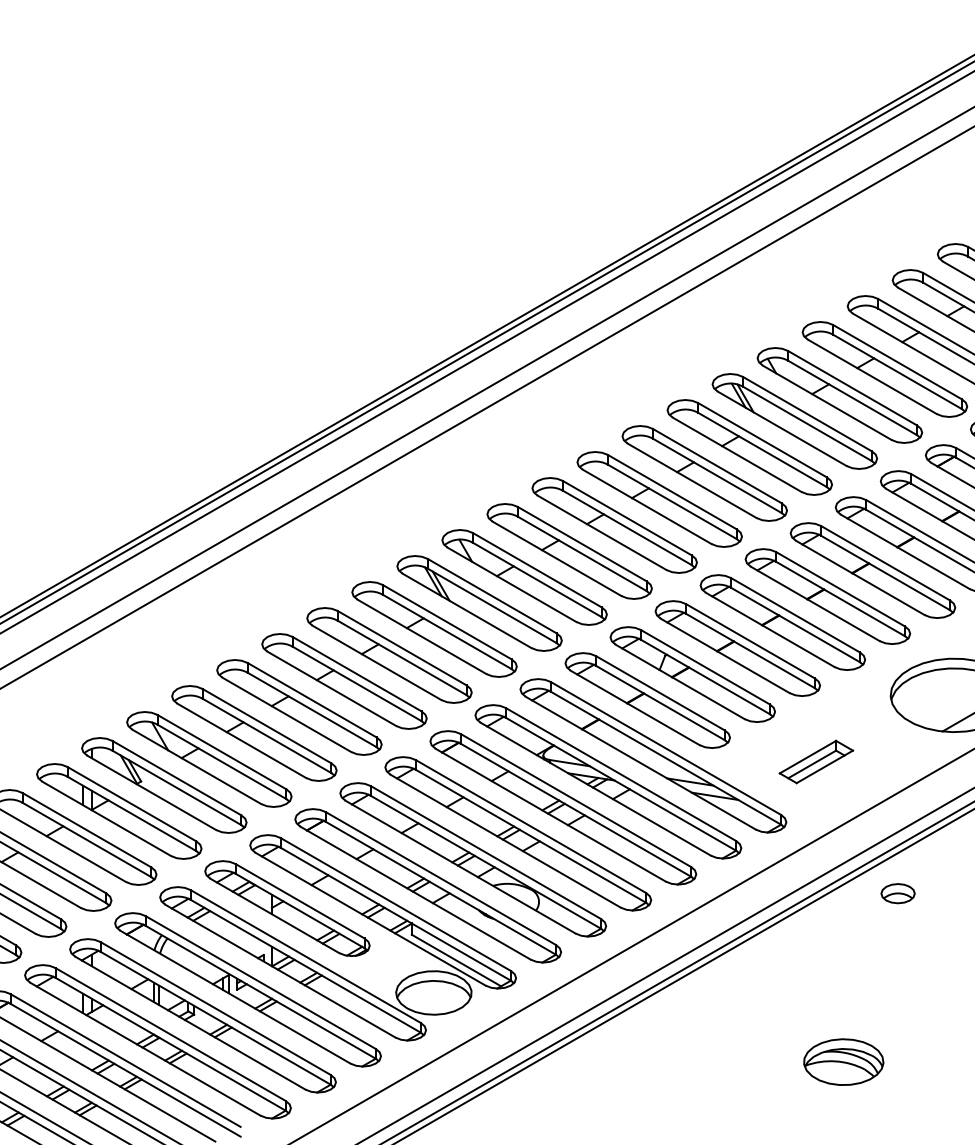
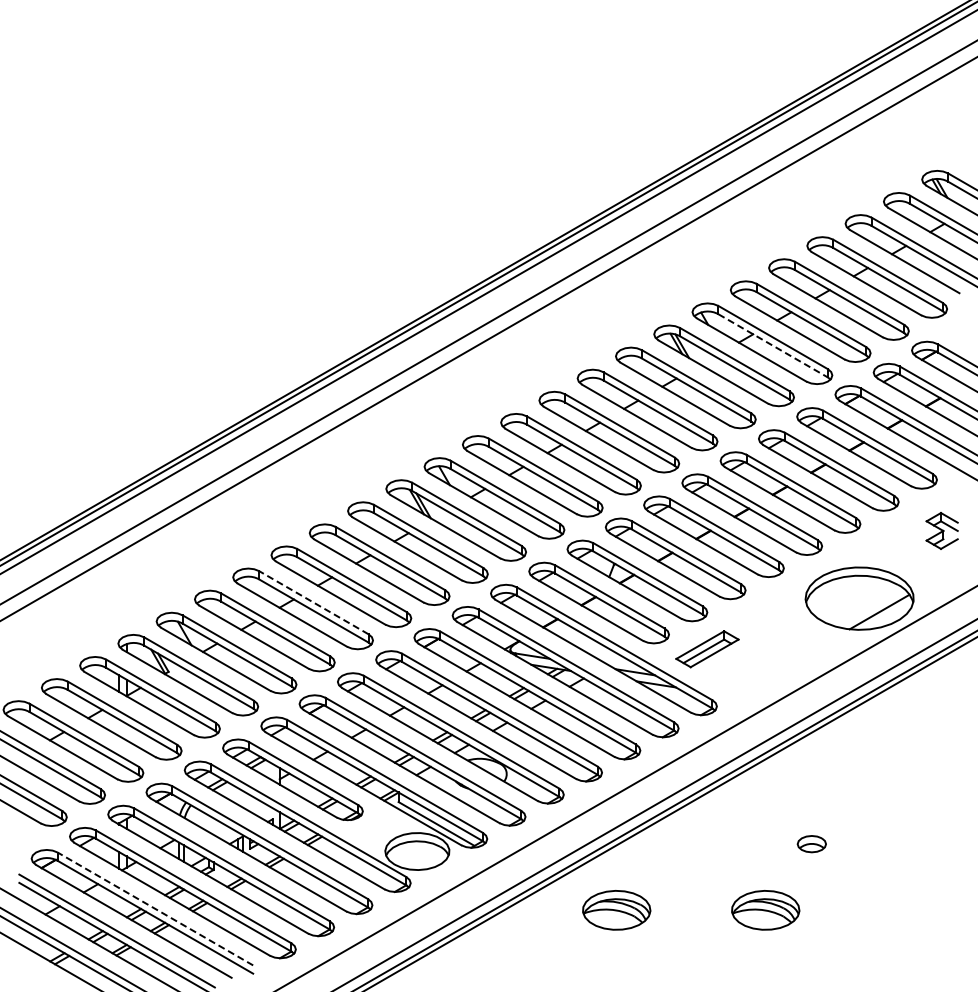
line: (852, 398) -> (773, 346), solid -> dashed
line: (311, 699) -> (313, 602), solid -> dashed
part: (816, 762) -> (707, 649), moved
part: (897, 894) -> (811, 844), moved
line: (125, 1059) -> (155, 908), solid -> dashed
part: (668, 1062) -> (616, 910), added

